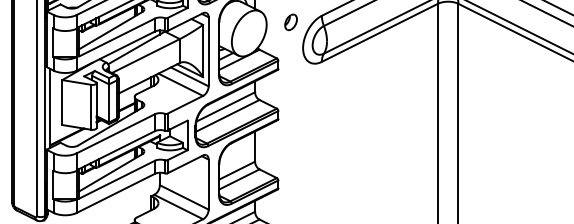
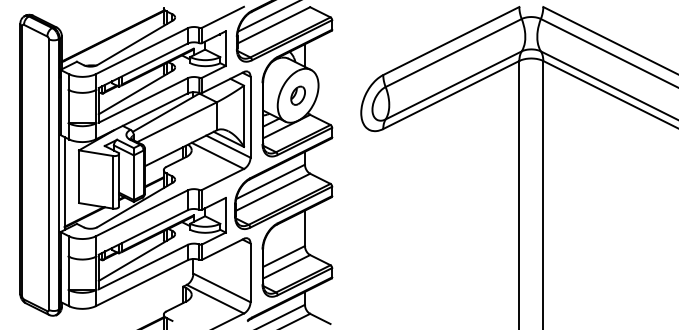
part: (290, 22) -> (297, 95), moved

